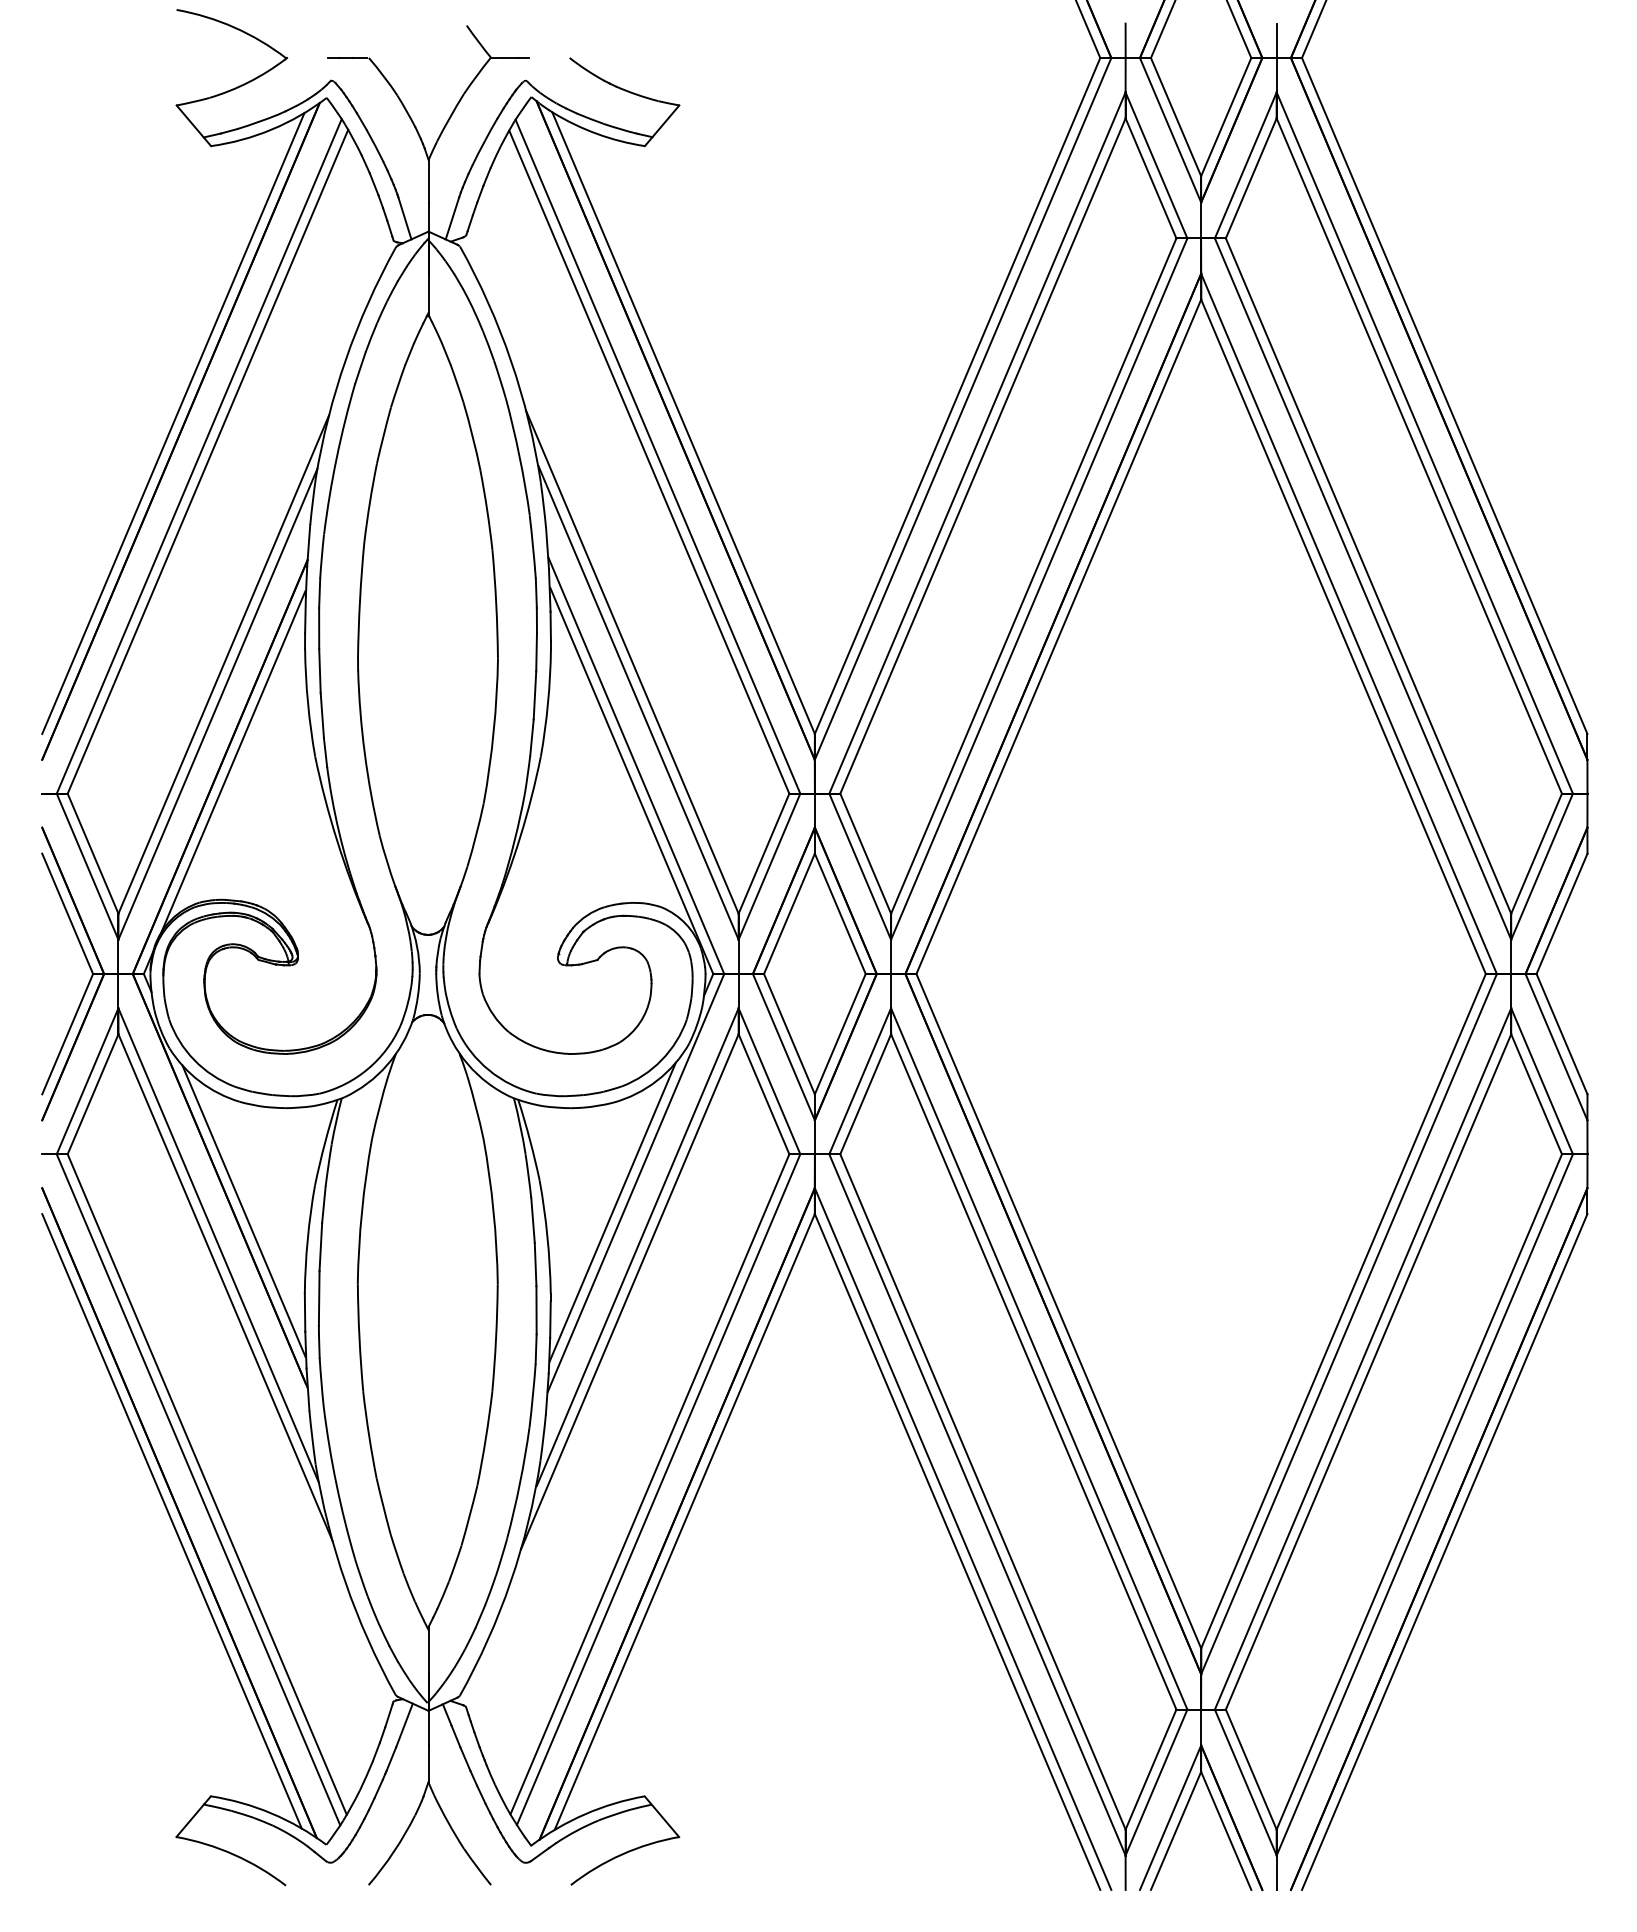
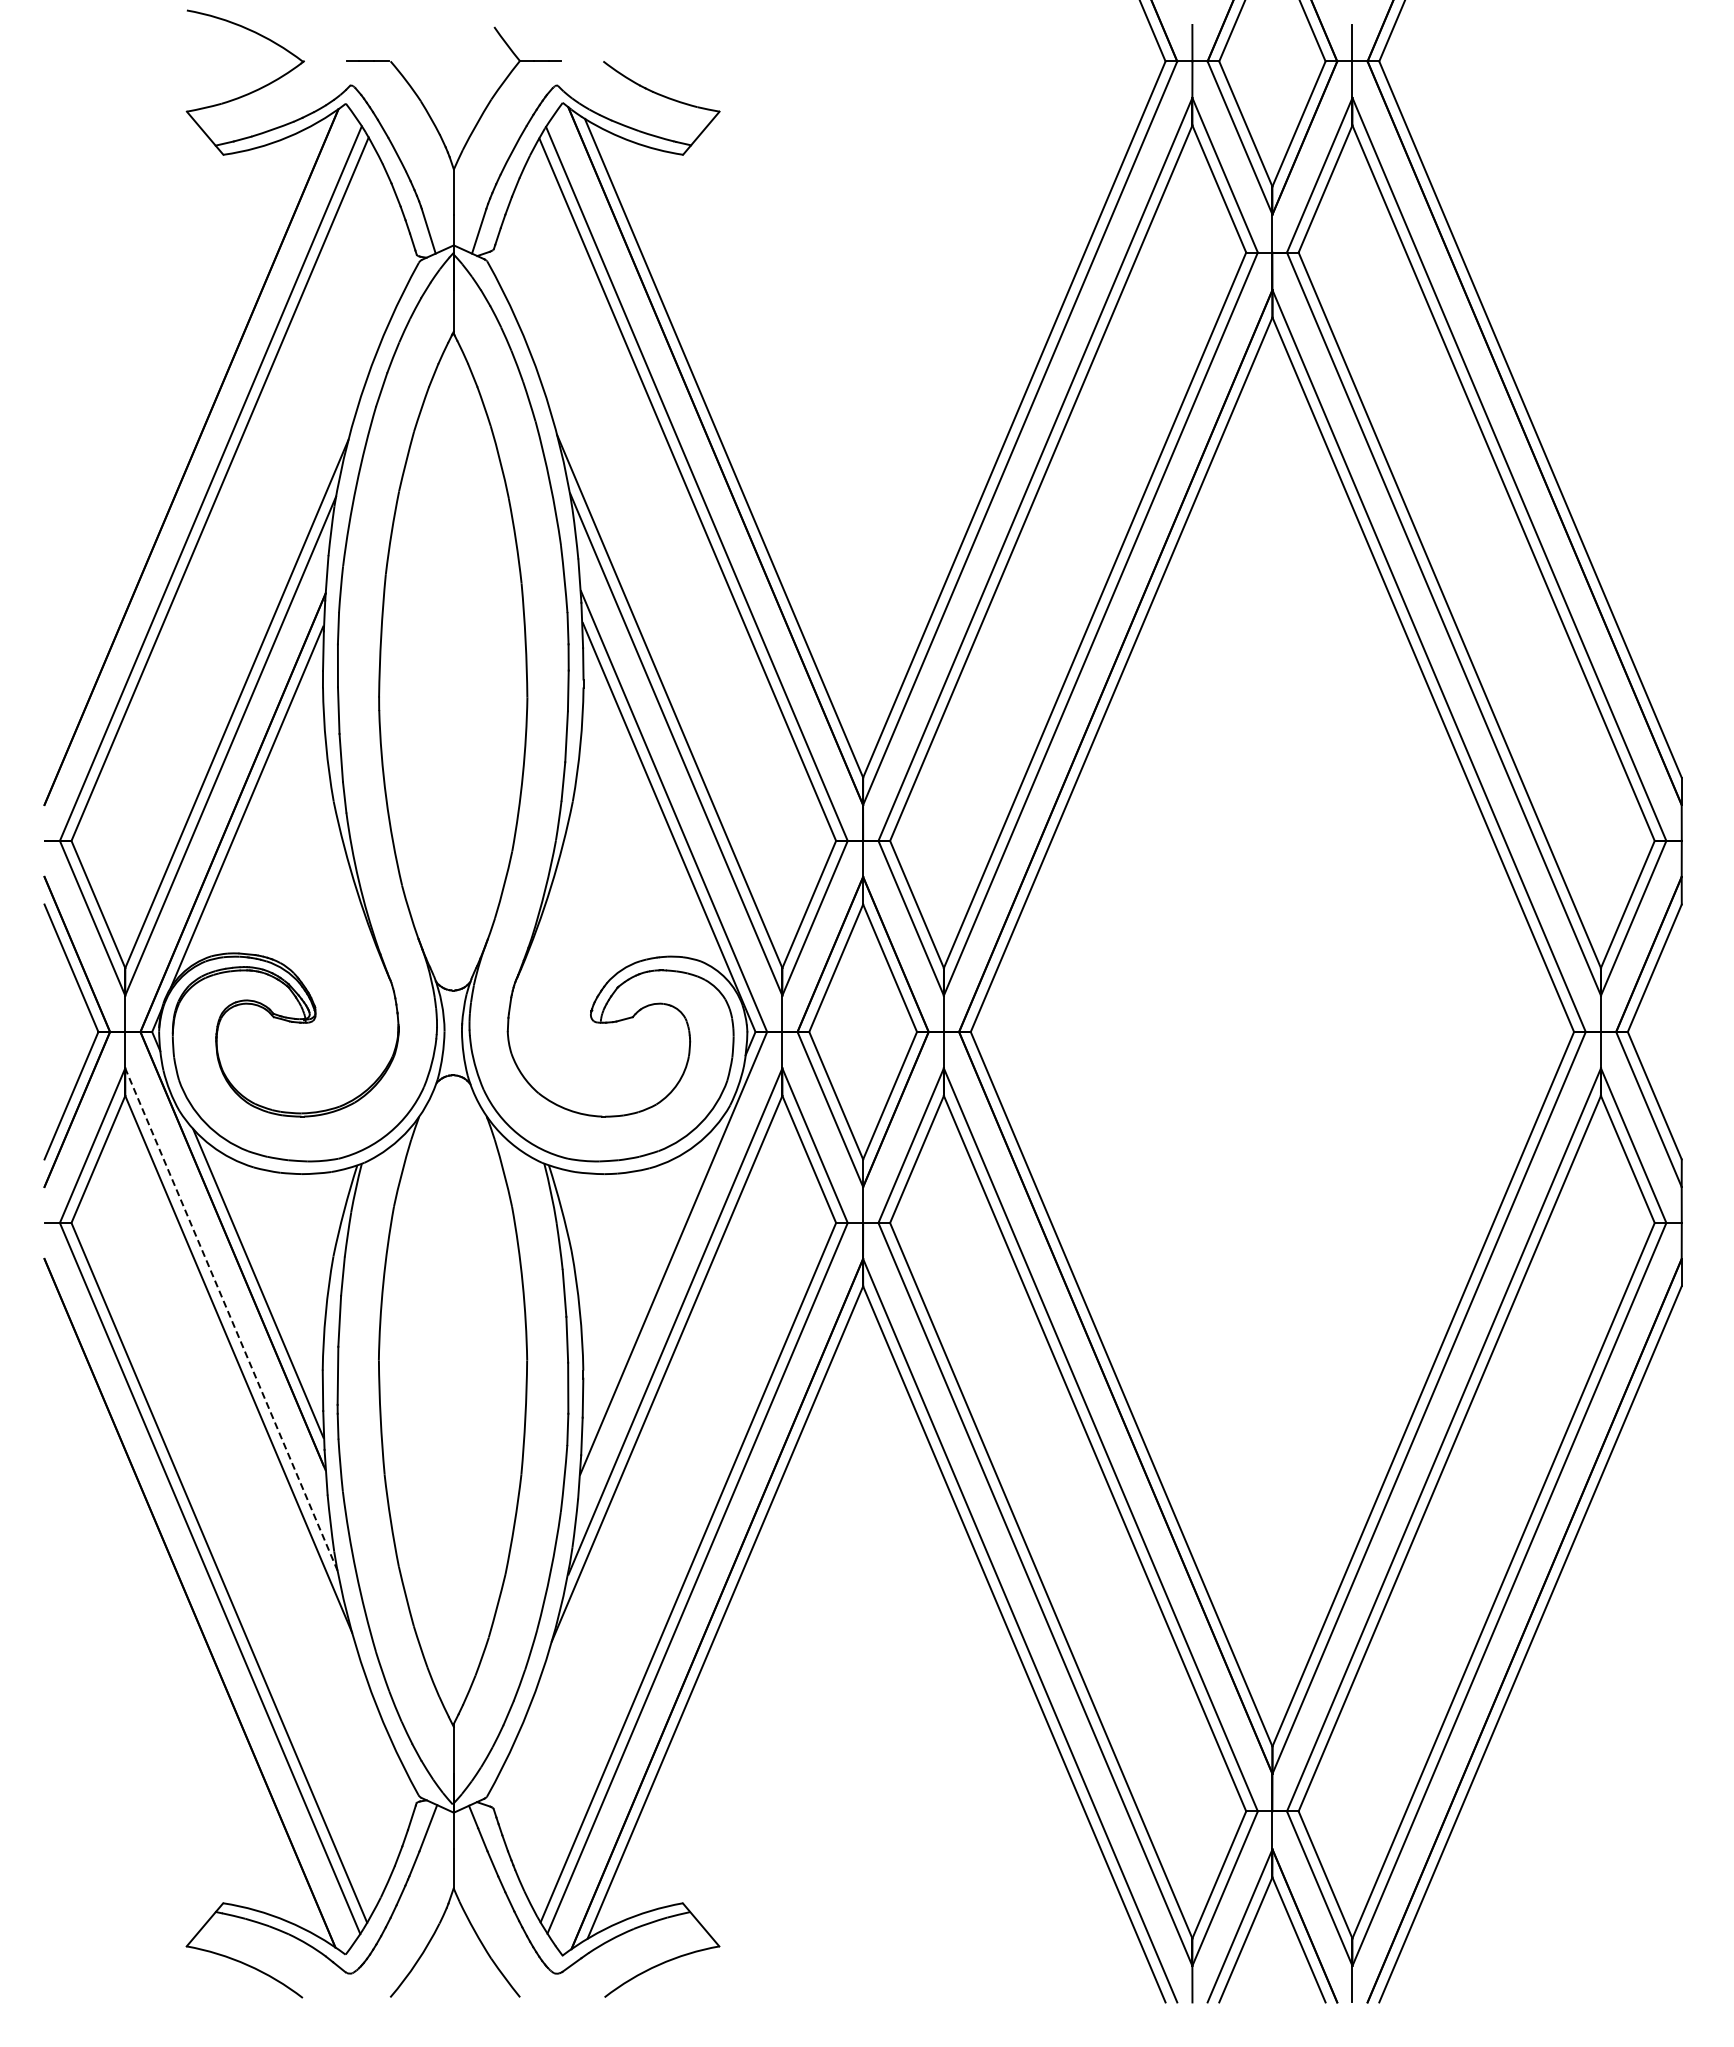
line: (173, 423) -> (183, 448), removed
line: (612, 1212) -> (648, 1284), removed
line: (218, 1245) -> (231, 1319), solid -> dashed
line: (171, 1520) -> (181, 1611), removed

